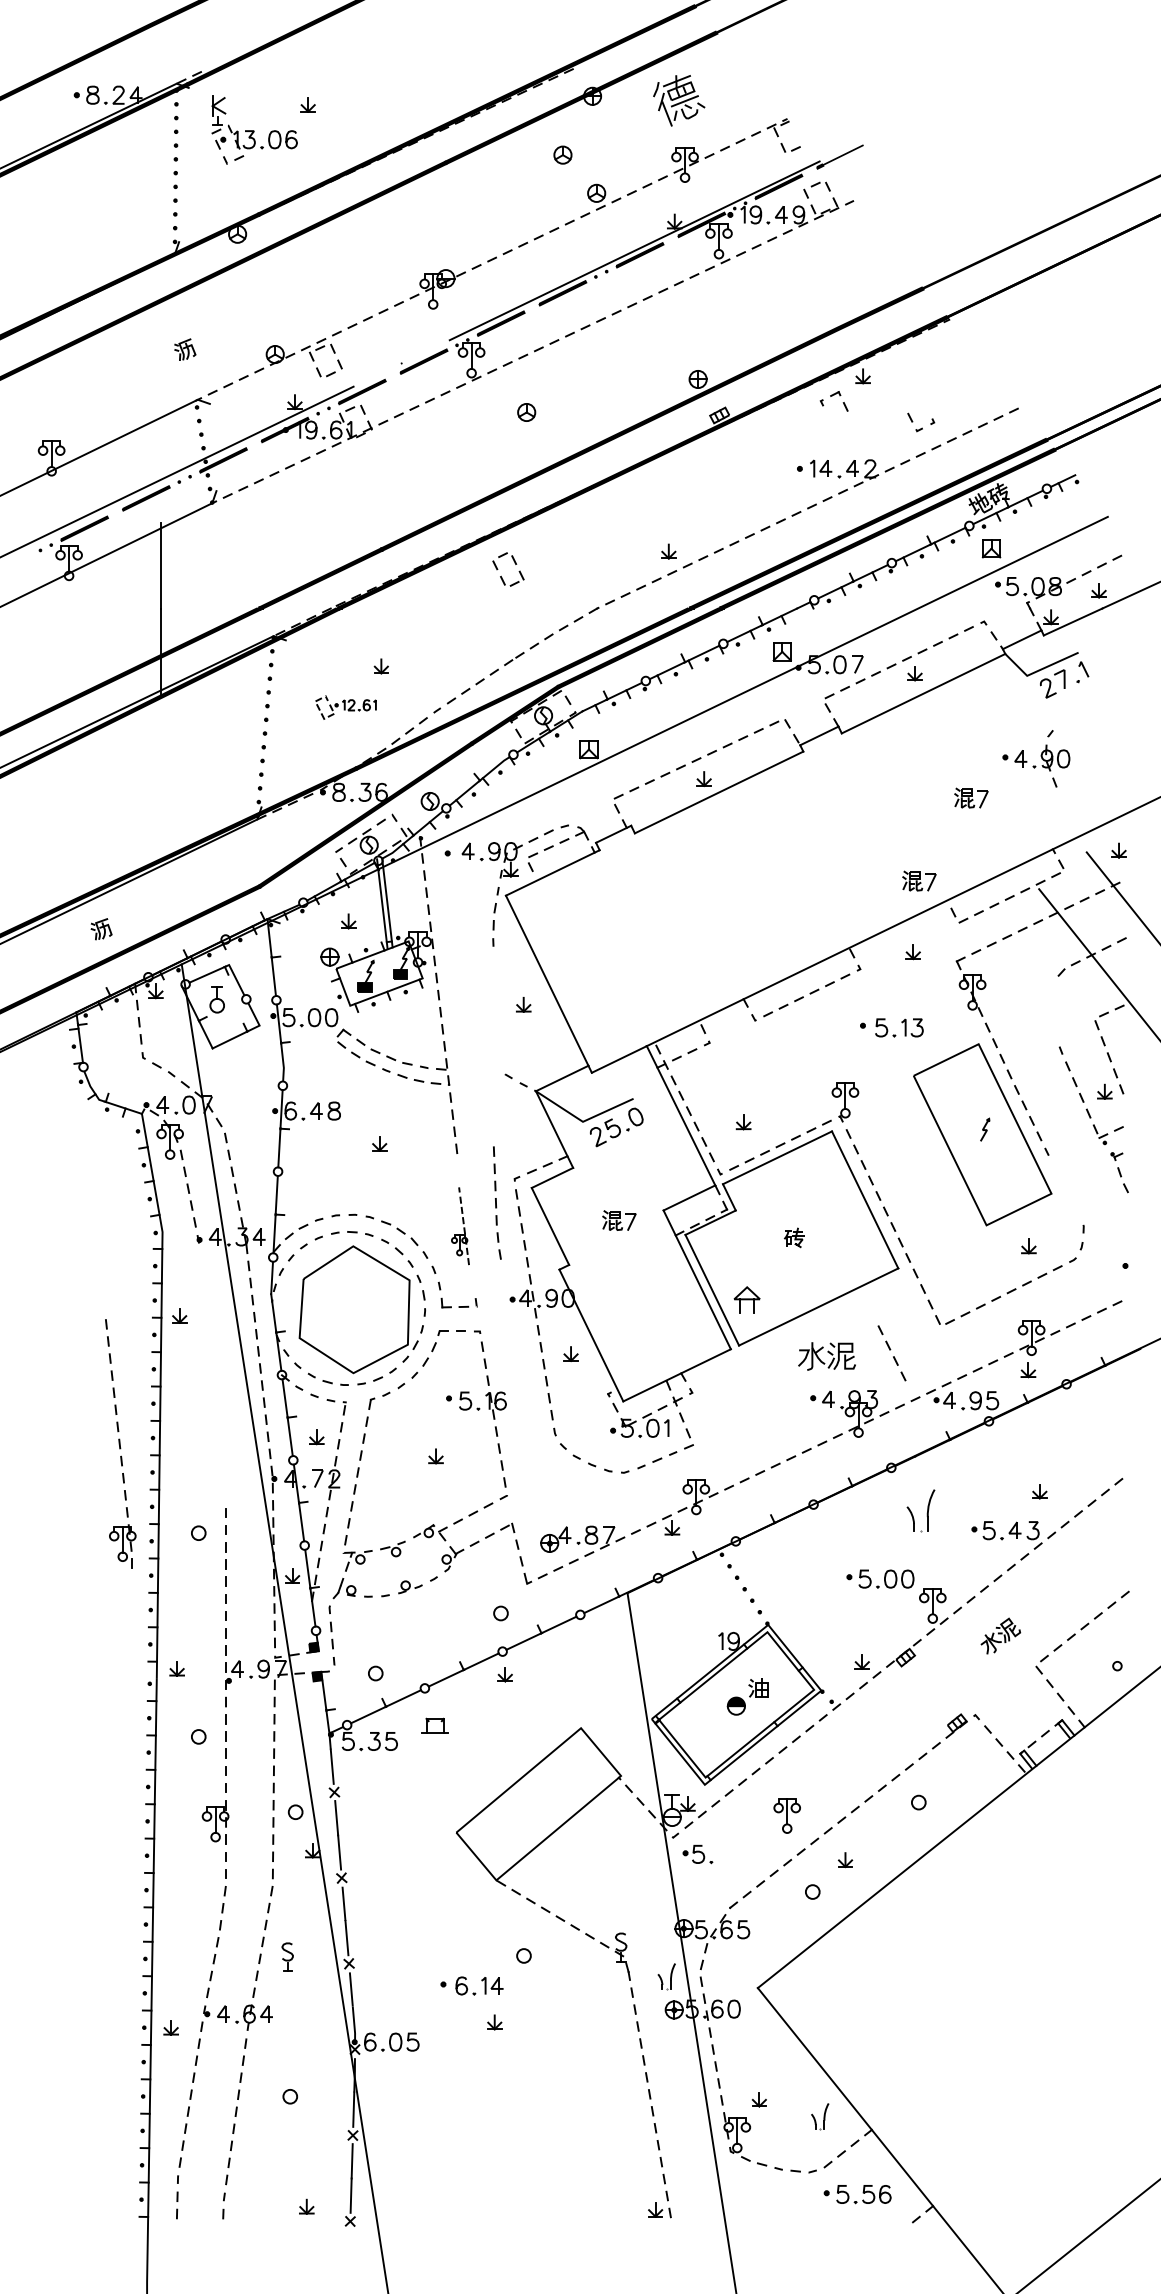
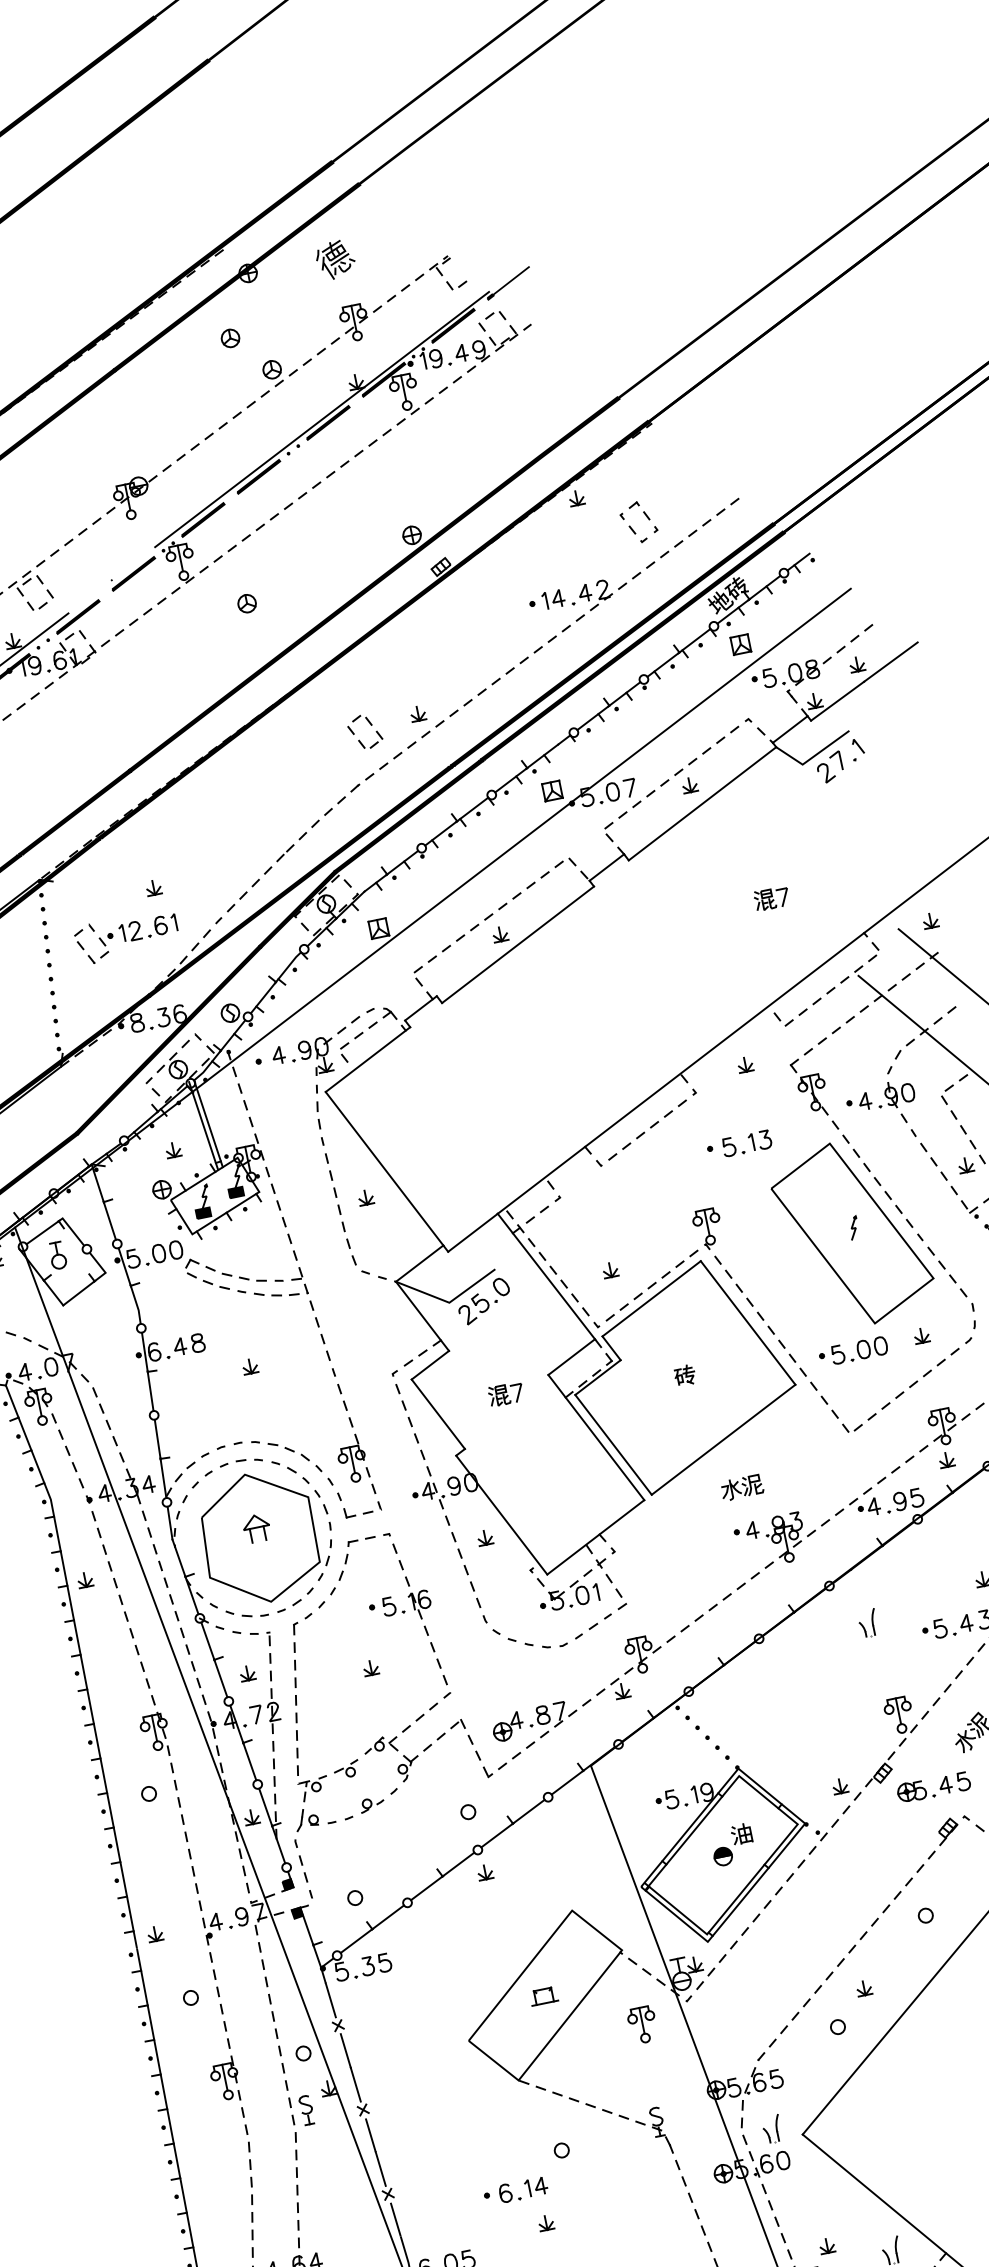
part: (678, 100) -> (335, 259), size x0.71
part: (833, 401) -> (633, 512), moved
part: (514, 563) -> (369, 724), moved
part: (345, 707) -> (126, 936), size x1.67
part: (1036, 758) -> (880, 1097), moved
part: (919, 880) -> (736, 991), removed
part: (497, 1202) -> (340, 1208), moved
part: (460, 1225) -> (348, 1431), size x1.67
part: (746, 1299) -> (256, 1527), moved
part: (891, 1353) -> (946, 1272), moved
part: (826, 1356) -> (741, 1487), size x0.71
part: (120, 1443) -> (132, 1632), moved
part: (921, 1511) -> (868, 1623), size x0.62
part: (880, 1578) -> (853, 1351), moved
part: (957, 1682) -> (939, 1787), added
part: (434, 1725) -> (543, 1996), moved
part: (786, 1815) -> (642, 2024), moved
part: (697, 1854) -> (670, 1799), moved
part: (287, 1956) -> (306, 2109), moved
part: (666, 1976) -> (771, 2128), moved

